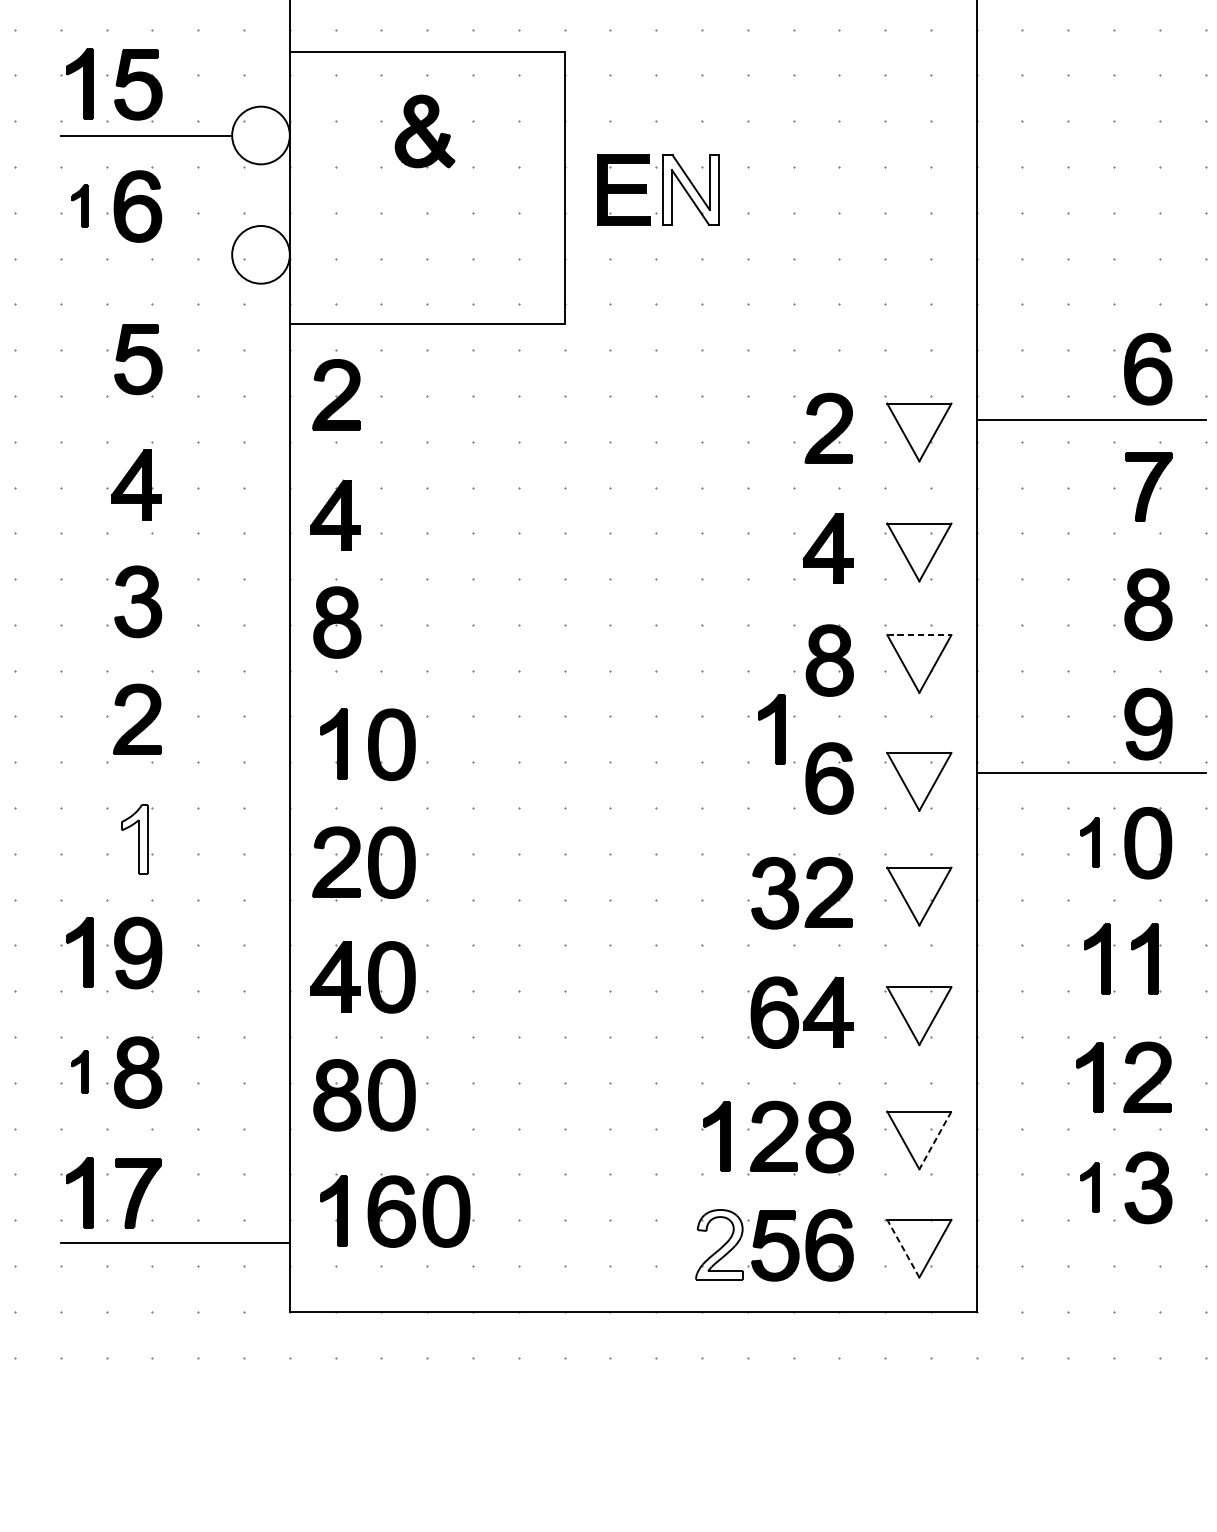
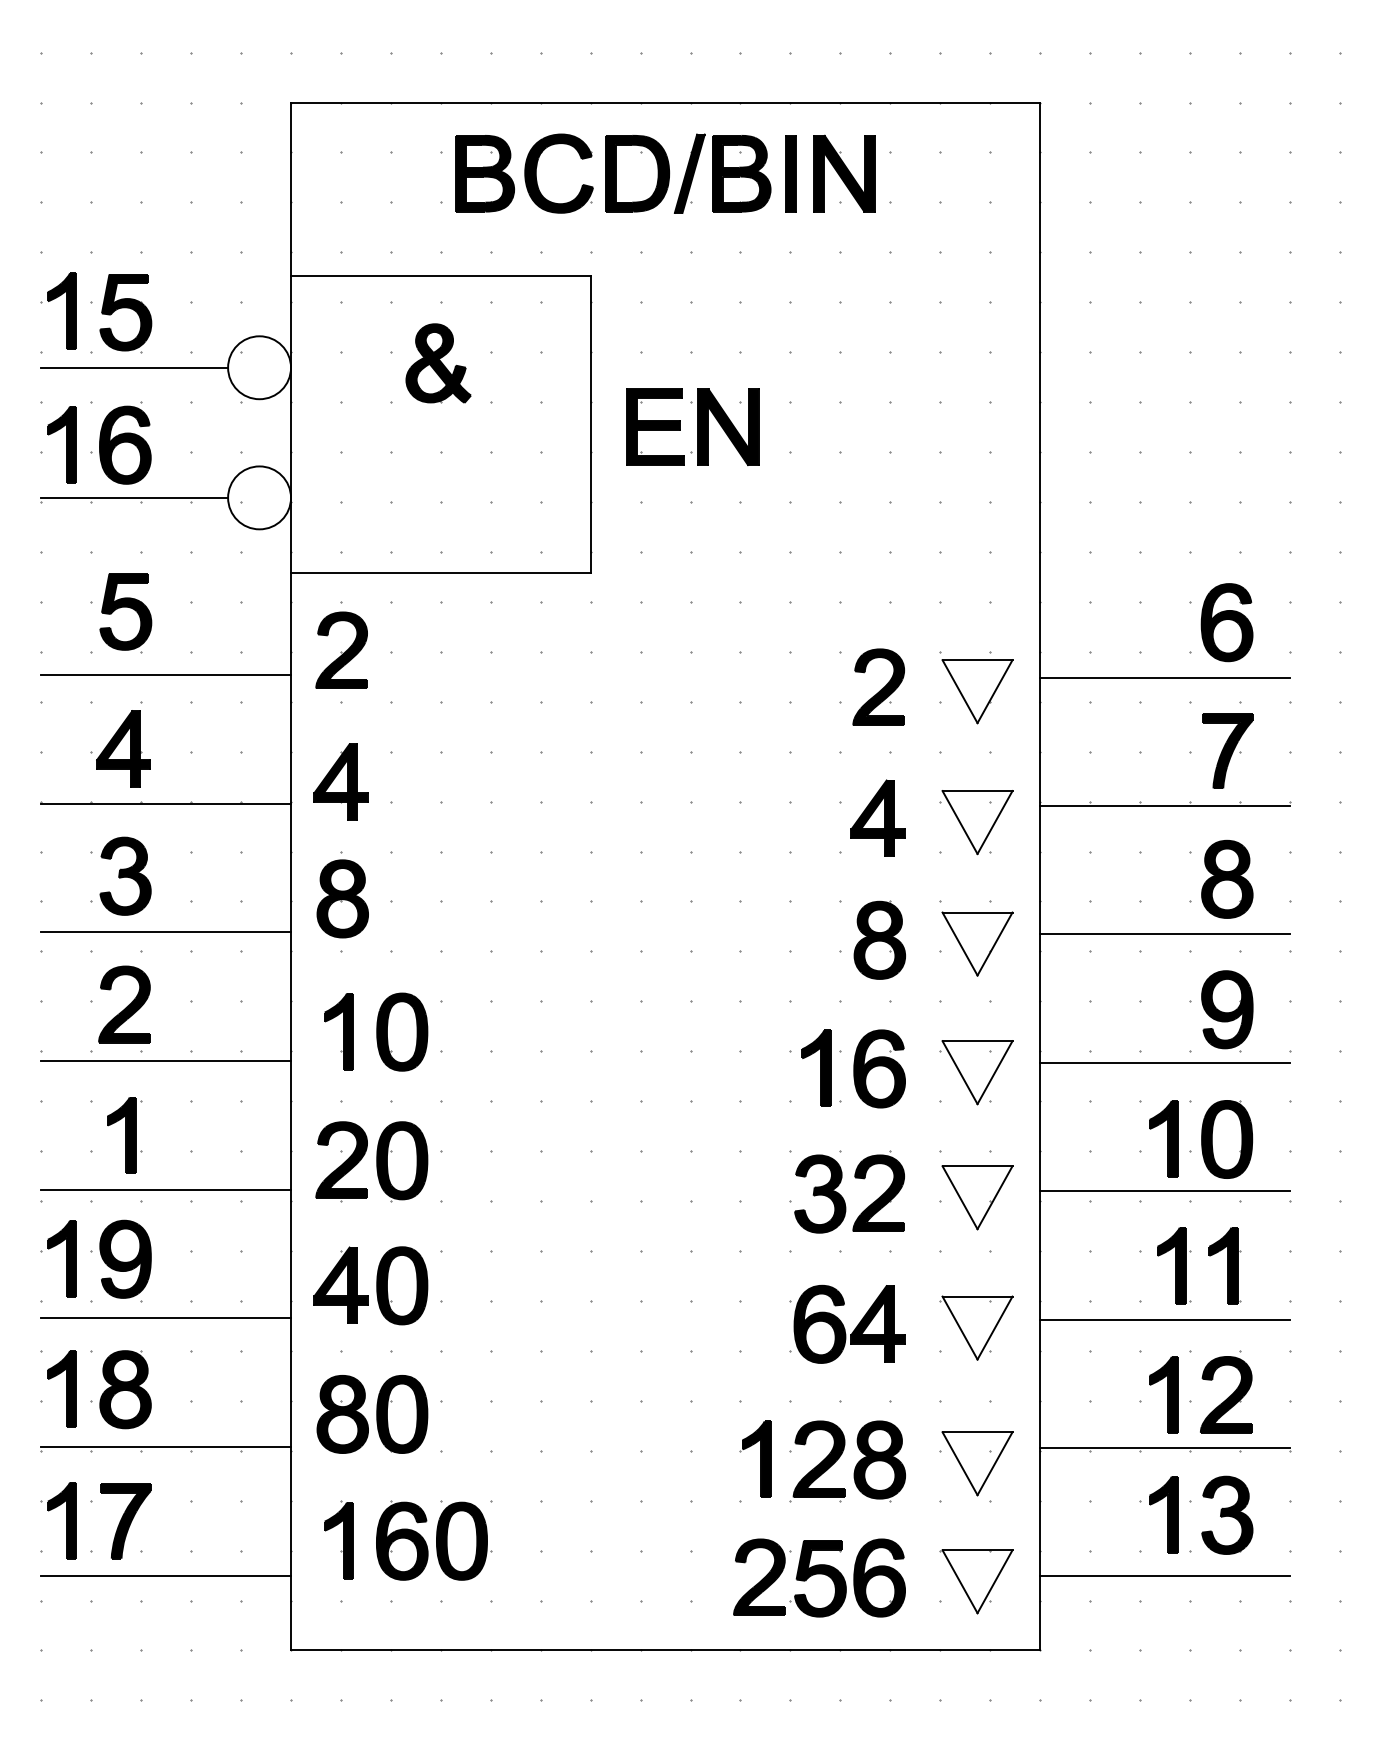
fill: (691, 190) -> (728, 427), added
part: (79, 205) -> (61, 444), size x1.67
line: (146, 254) -> (134, 497), added
line: (175, 417) -> (166, 675), added
line: (175, 535) -> (166, 803), added
line: (1090, 536) -> (1164, 805), added
line: (919, 635) -> (977, 912), dashed -> solid
line: (175, 653) -> (166, 932), added
line: (1090, 655) -> (1164, 934), added
part: (771, 728) -> (816, 1067), moved
line: (175, 771) -> (166, 1061), added
fill: (134, 839) -> (121, 1135), added
part: (1089, 842) -> (1163, 1138), size x1.43
line: (175, 889) -> (166, 1189), added
line: (1090, 890) -> (1164, 1191), added
line: (175, 1007) -> (166, 1318), added
line: (1090, 1008) -> (1164, 1319), added
part: (79, 1071) -> (61, 1388), size x1.67
line: (175, 1124) -> (166, 1446), added
line: (1090, 1125) -> (1164, 1447), added
line: (935, 1140) -> (995, 1463), dashed -> solid
part: (1089, 1187) -> (1163, 1514), size x1.43
line: (1090, 1243) -> (1164, 1576), added
fill: (719, 1244) -> (759, 1577), added
line: (903, 1248) -> (960, 1581), dashed -> solid

